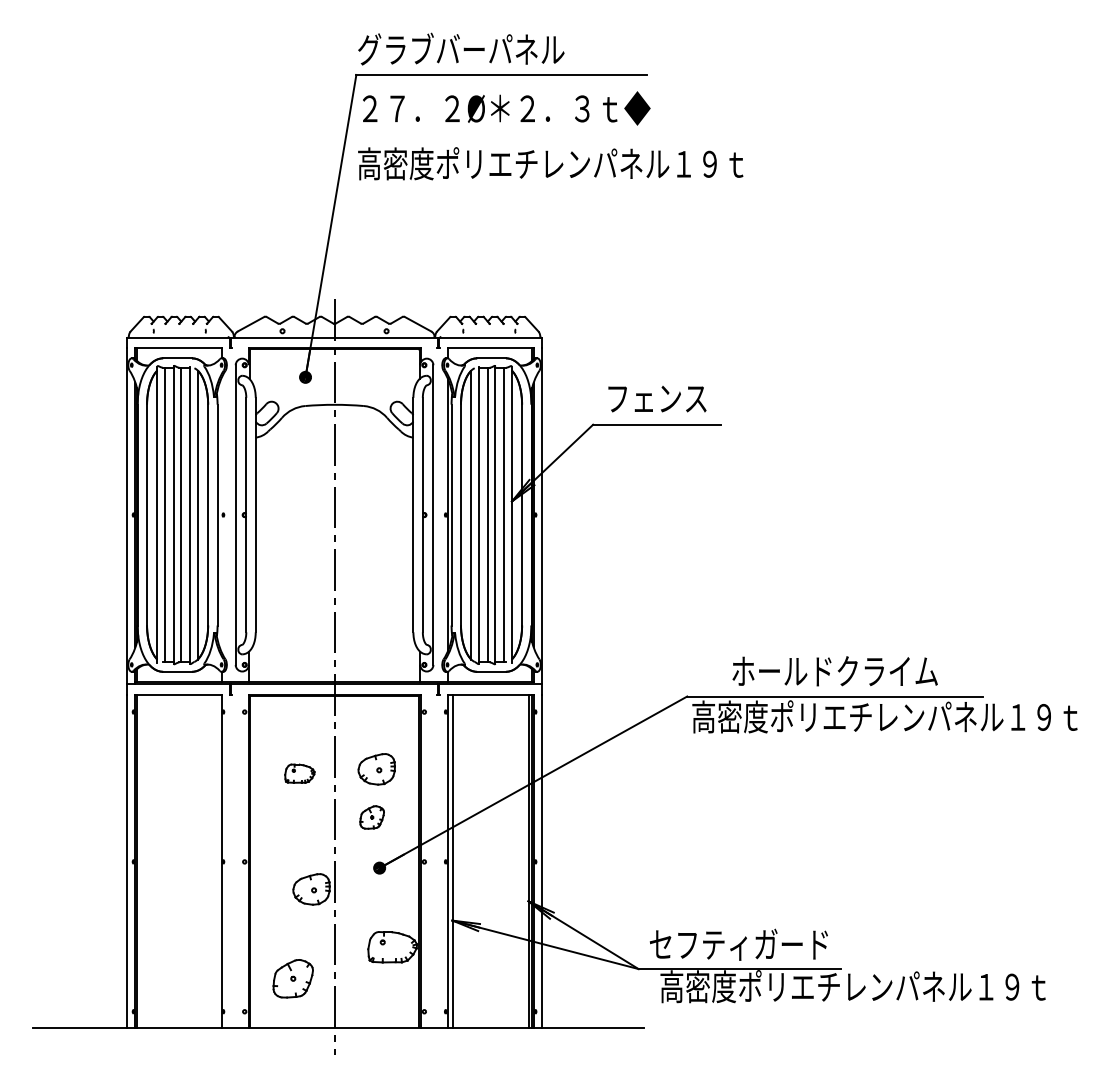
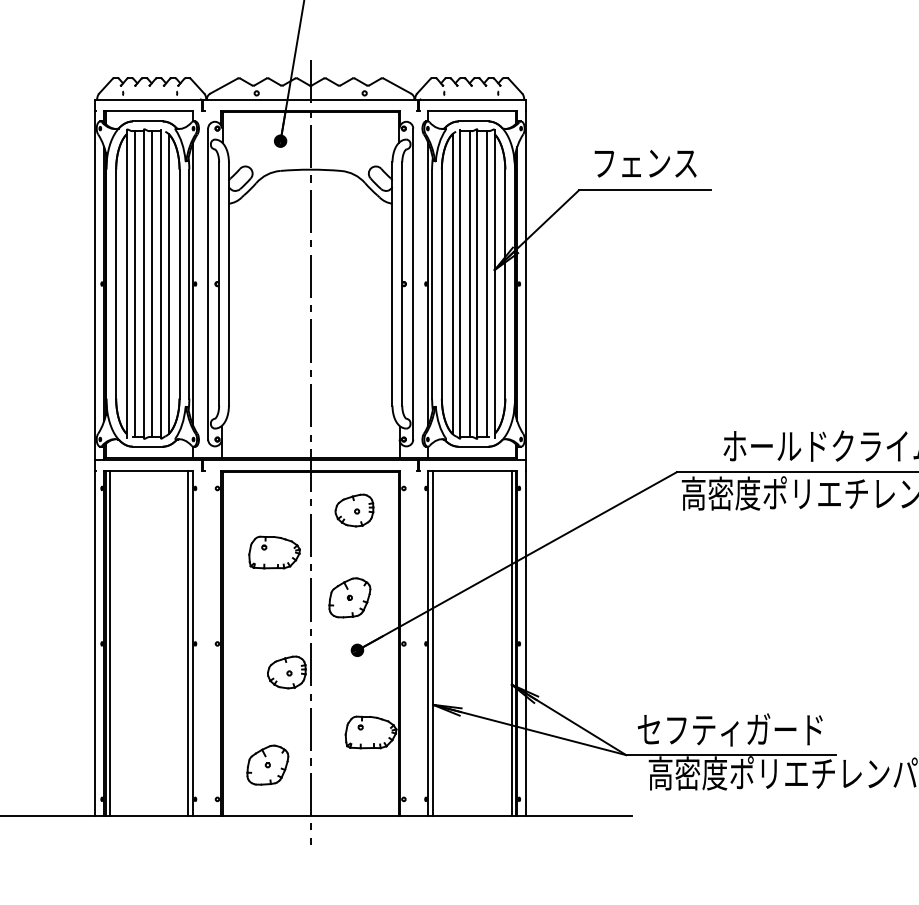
line: (221, 514) -> (193, 283), added
part: (376, 769) -> (354, 510), moved
part: (299, 773) -> (274, 552), size x1.67
part: (371, 817) -> (349, 597), size x1.67
line: (140, 860) -> (109, 642), added
line: (216, 860) -> (188, 642), added

